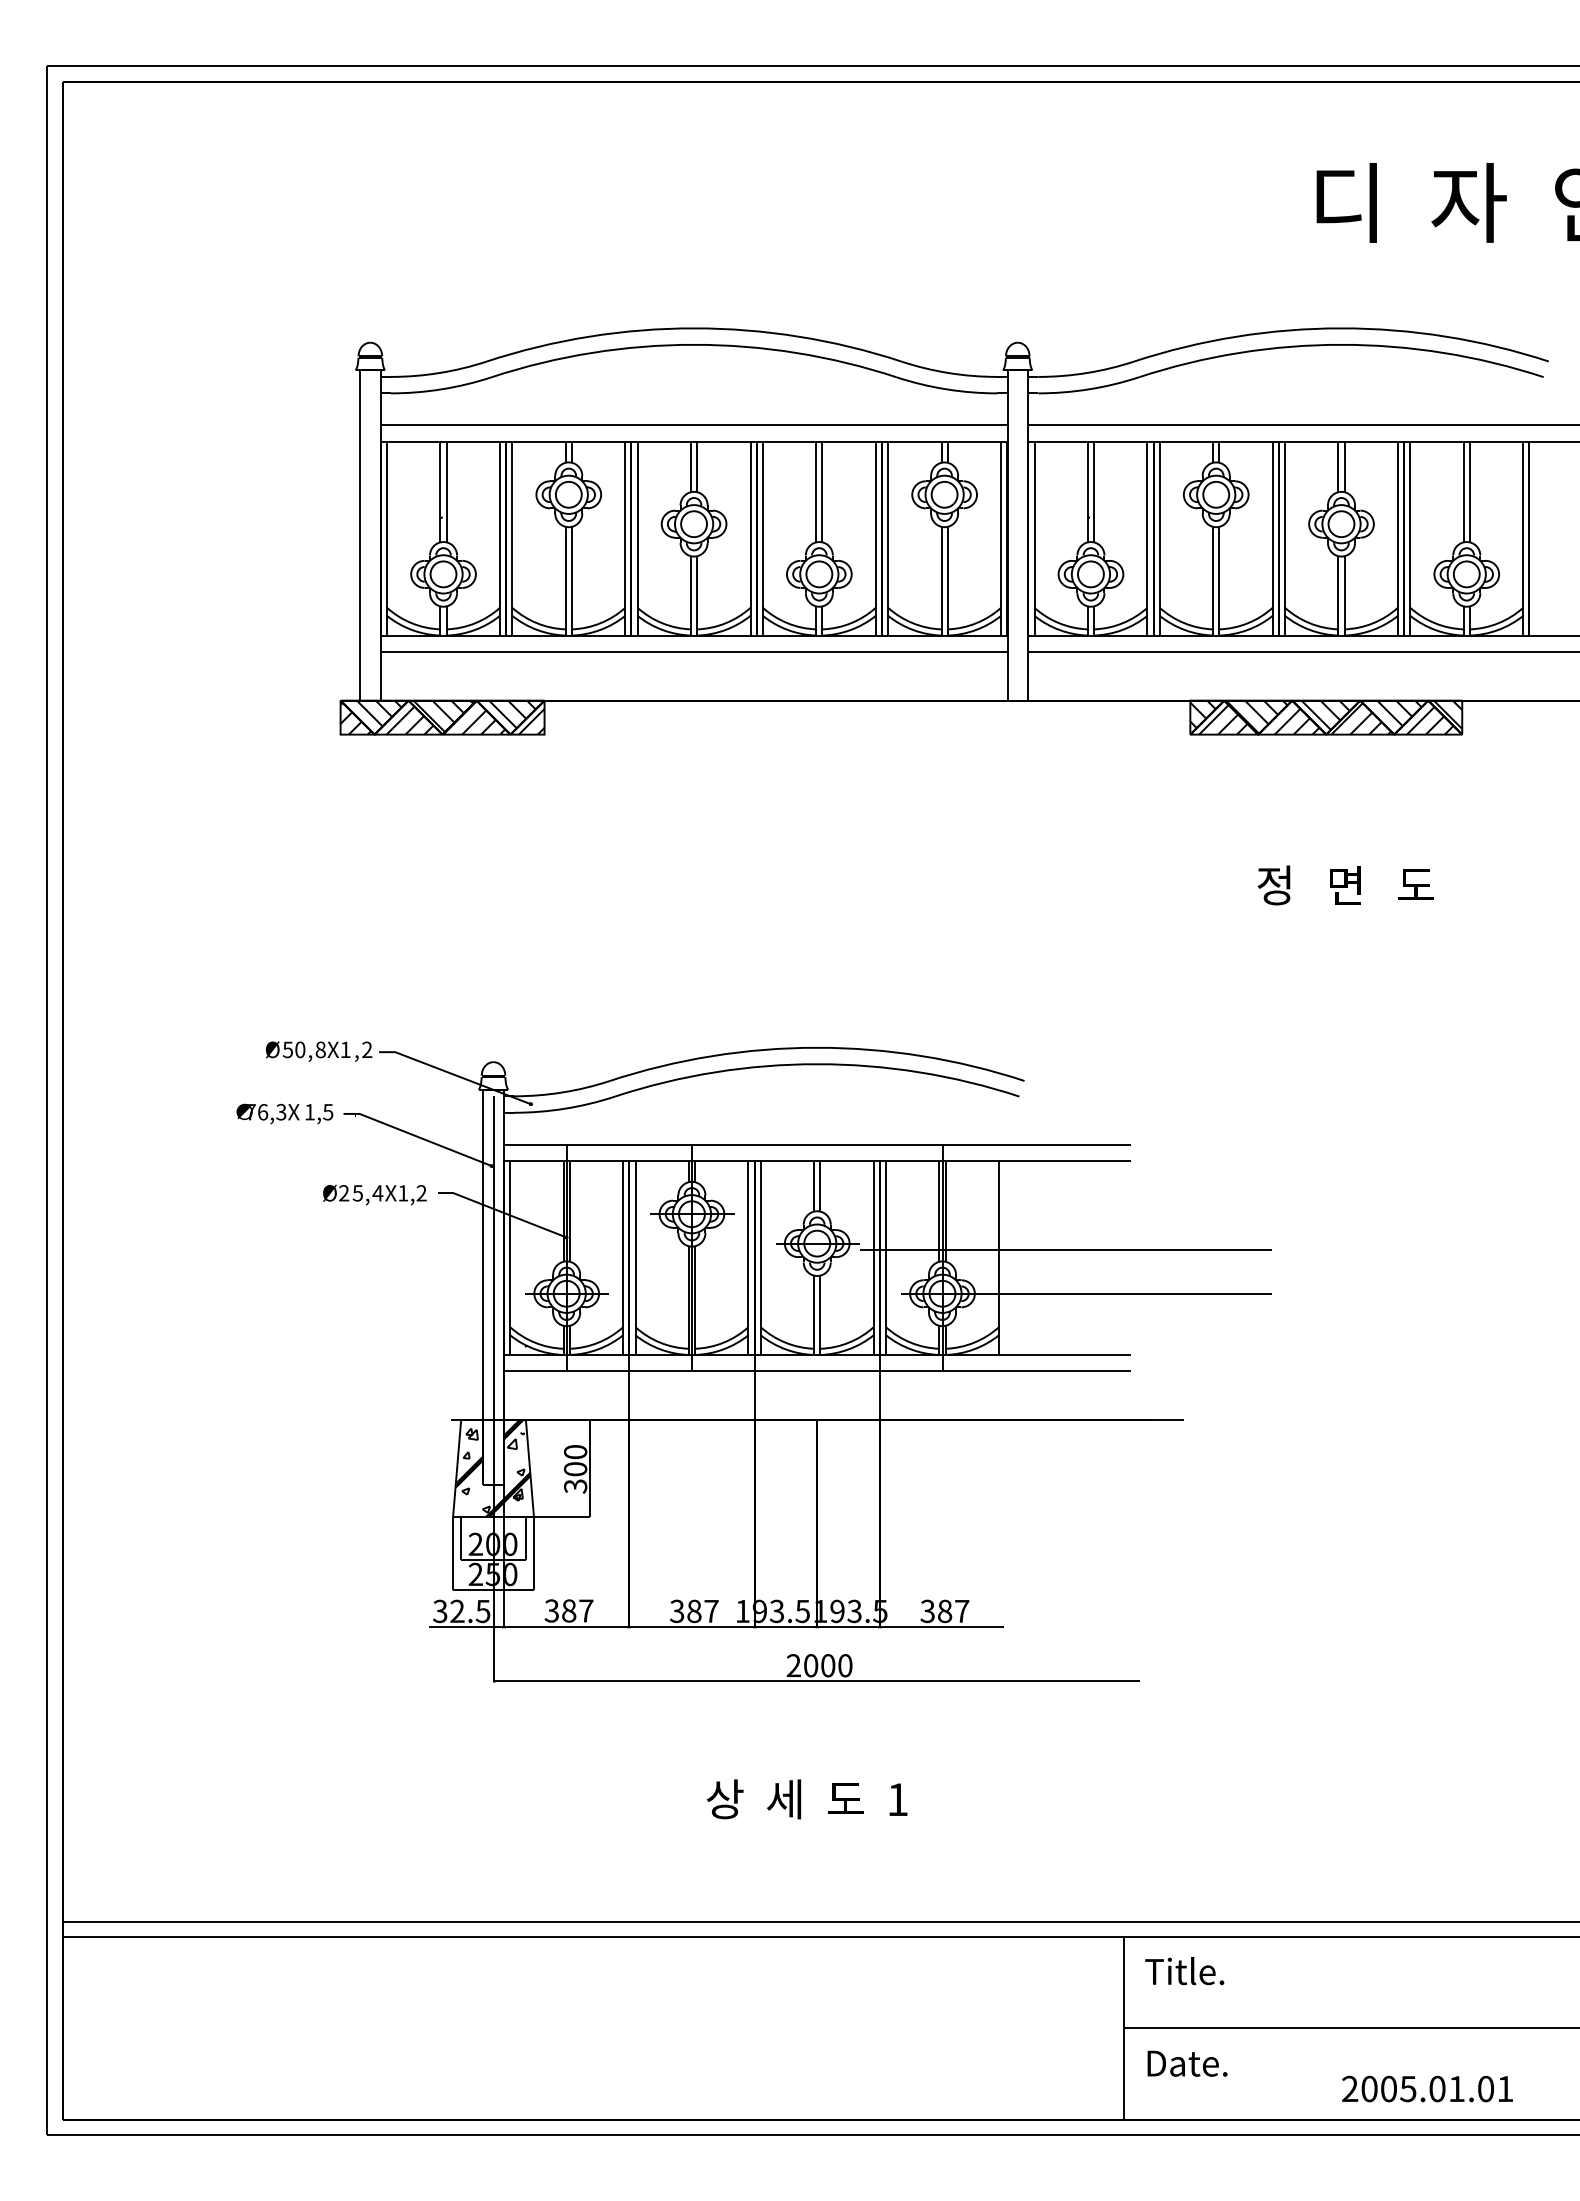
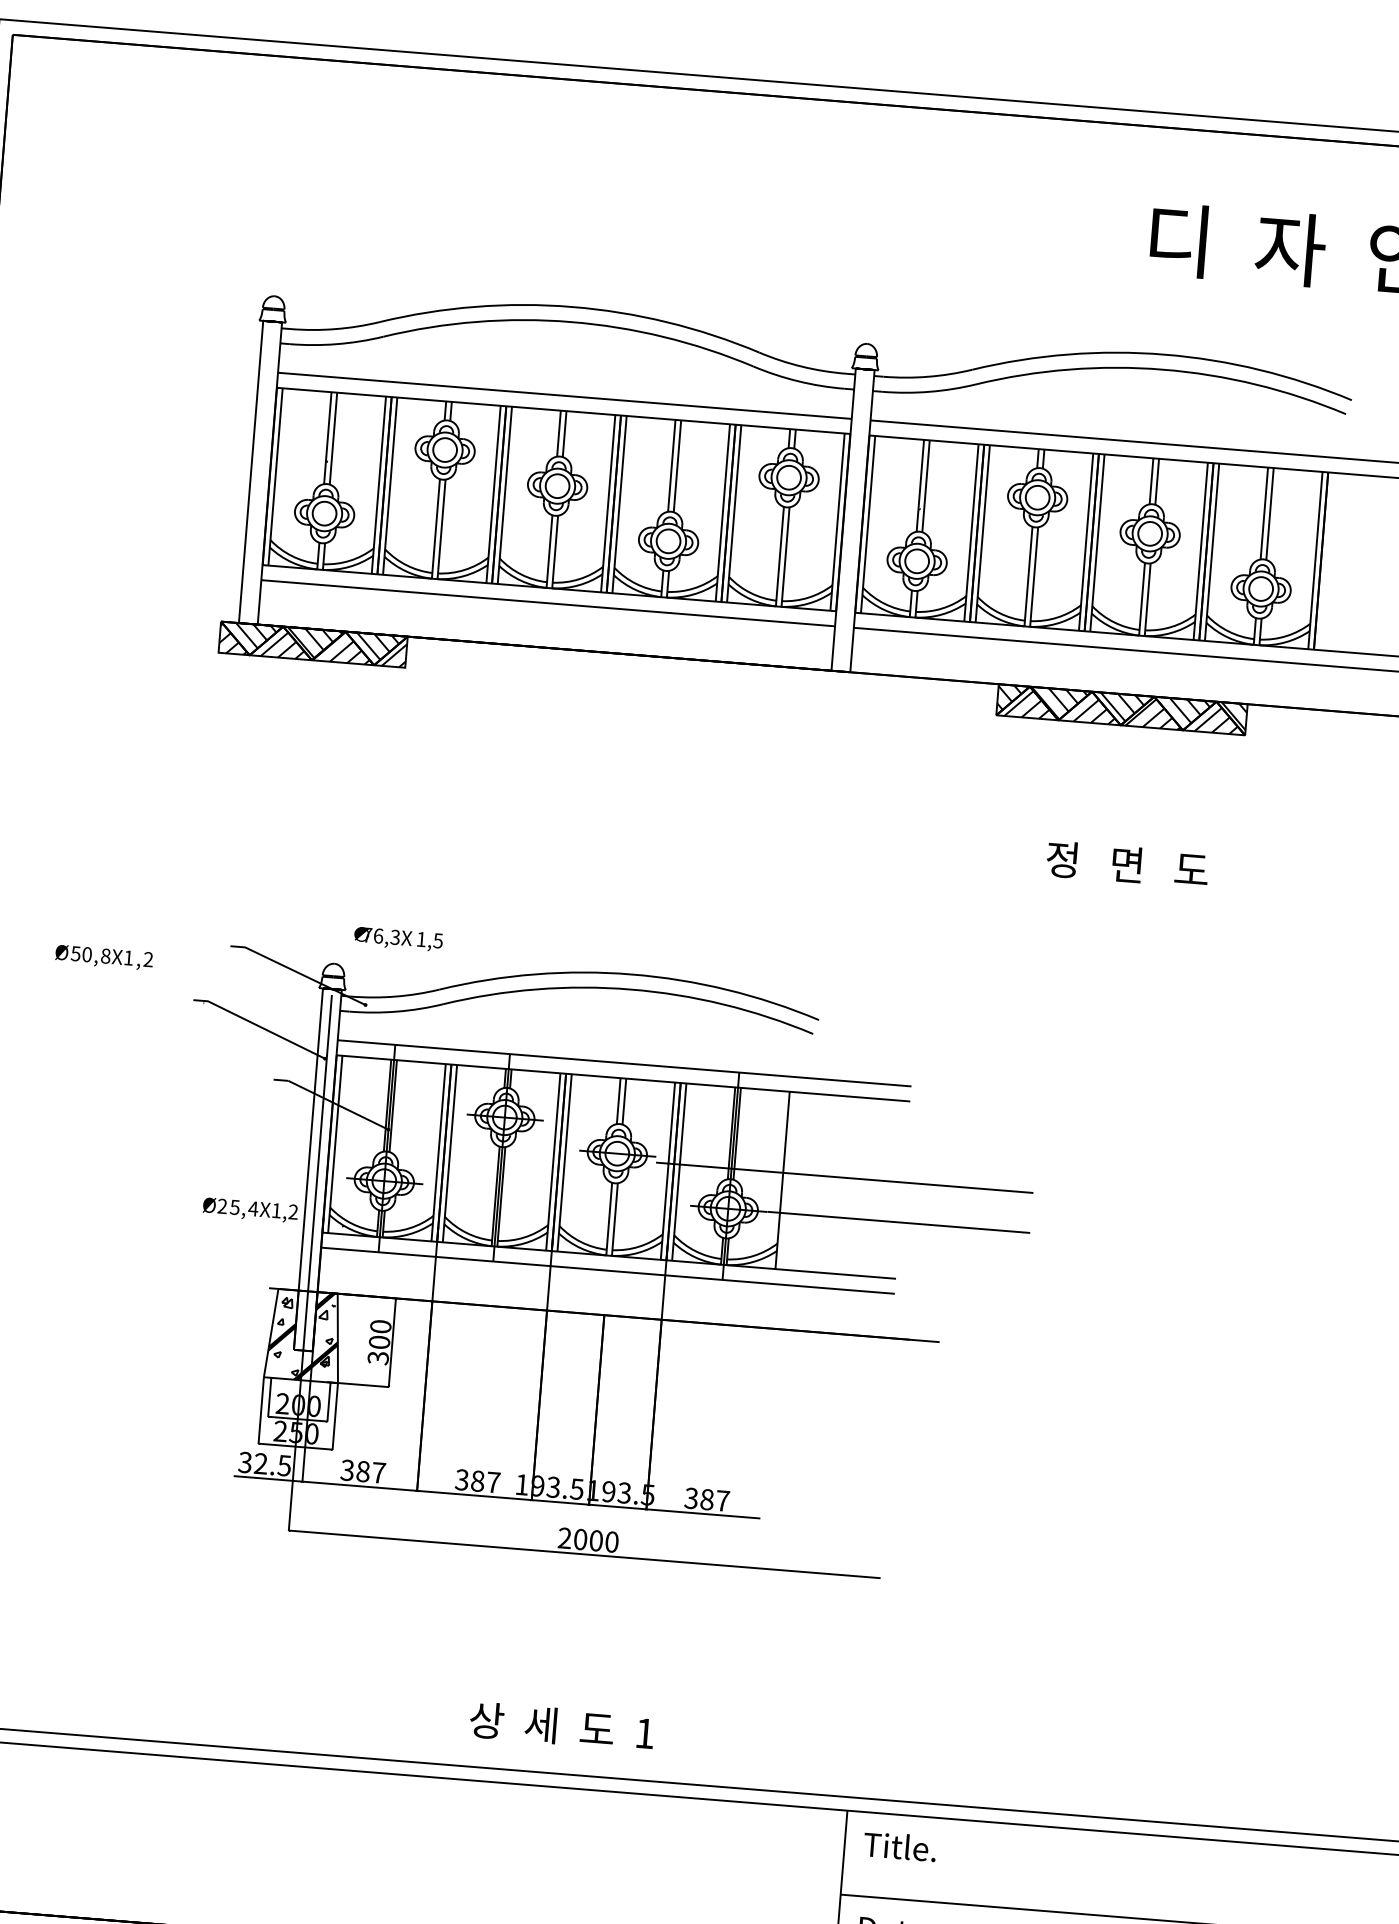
text: (319, 1051) -> (104, 957), moved
text: (284, 1113) -> (398, 938), moved
text: (374, 1194) -> (250, 1209), moved
text: (806, 1799) -> (561, 1726), moved

